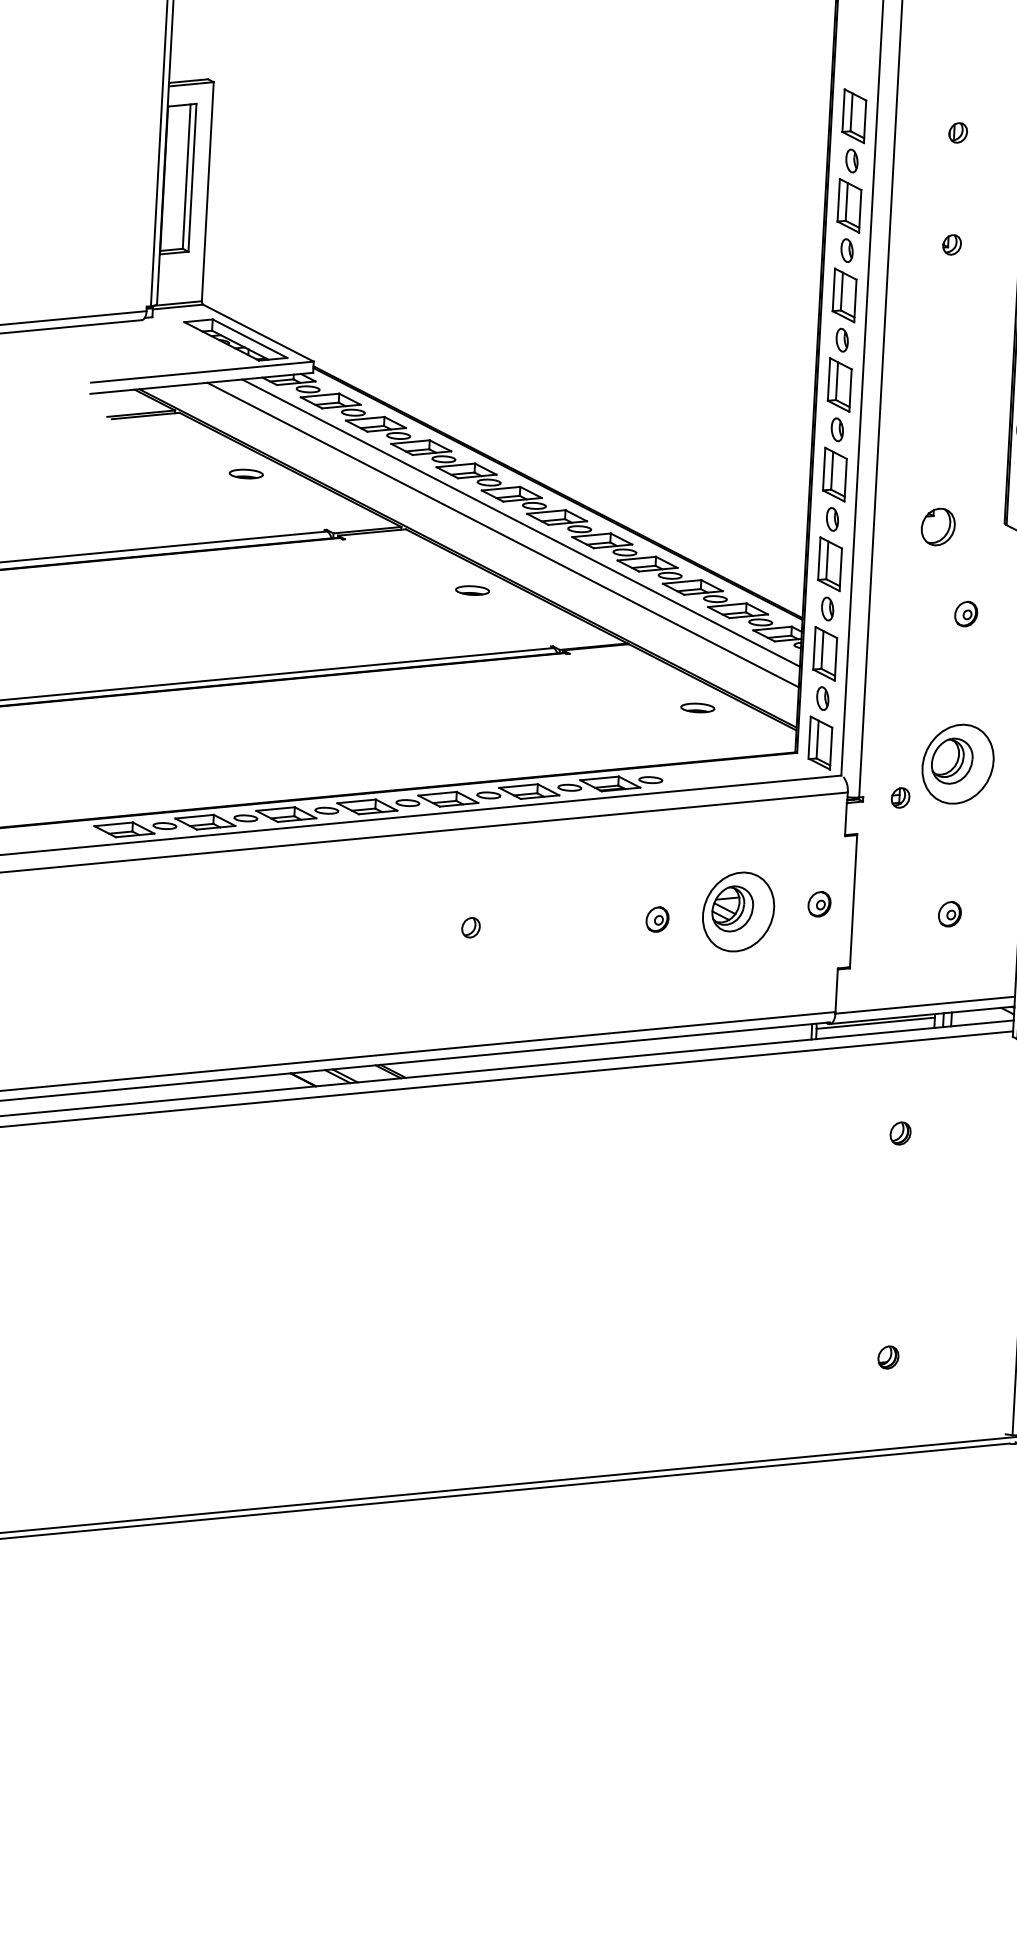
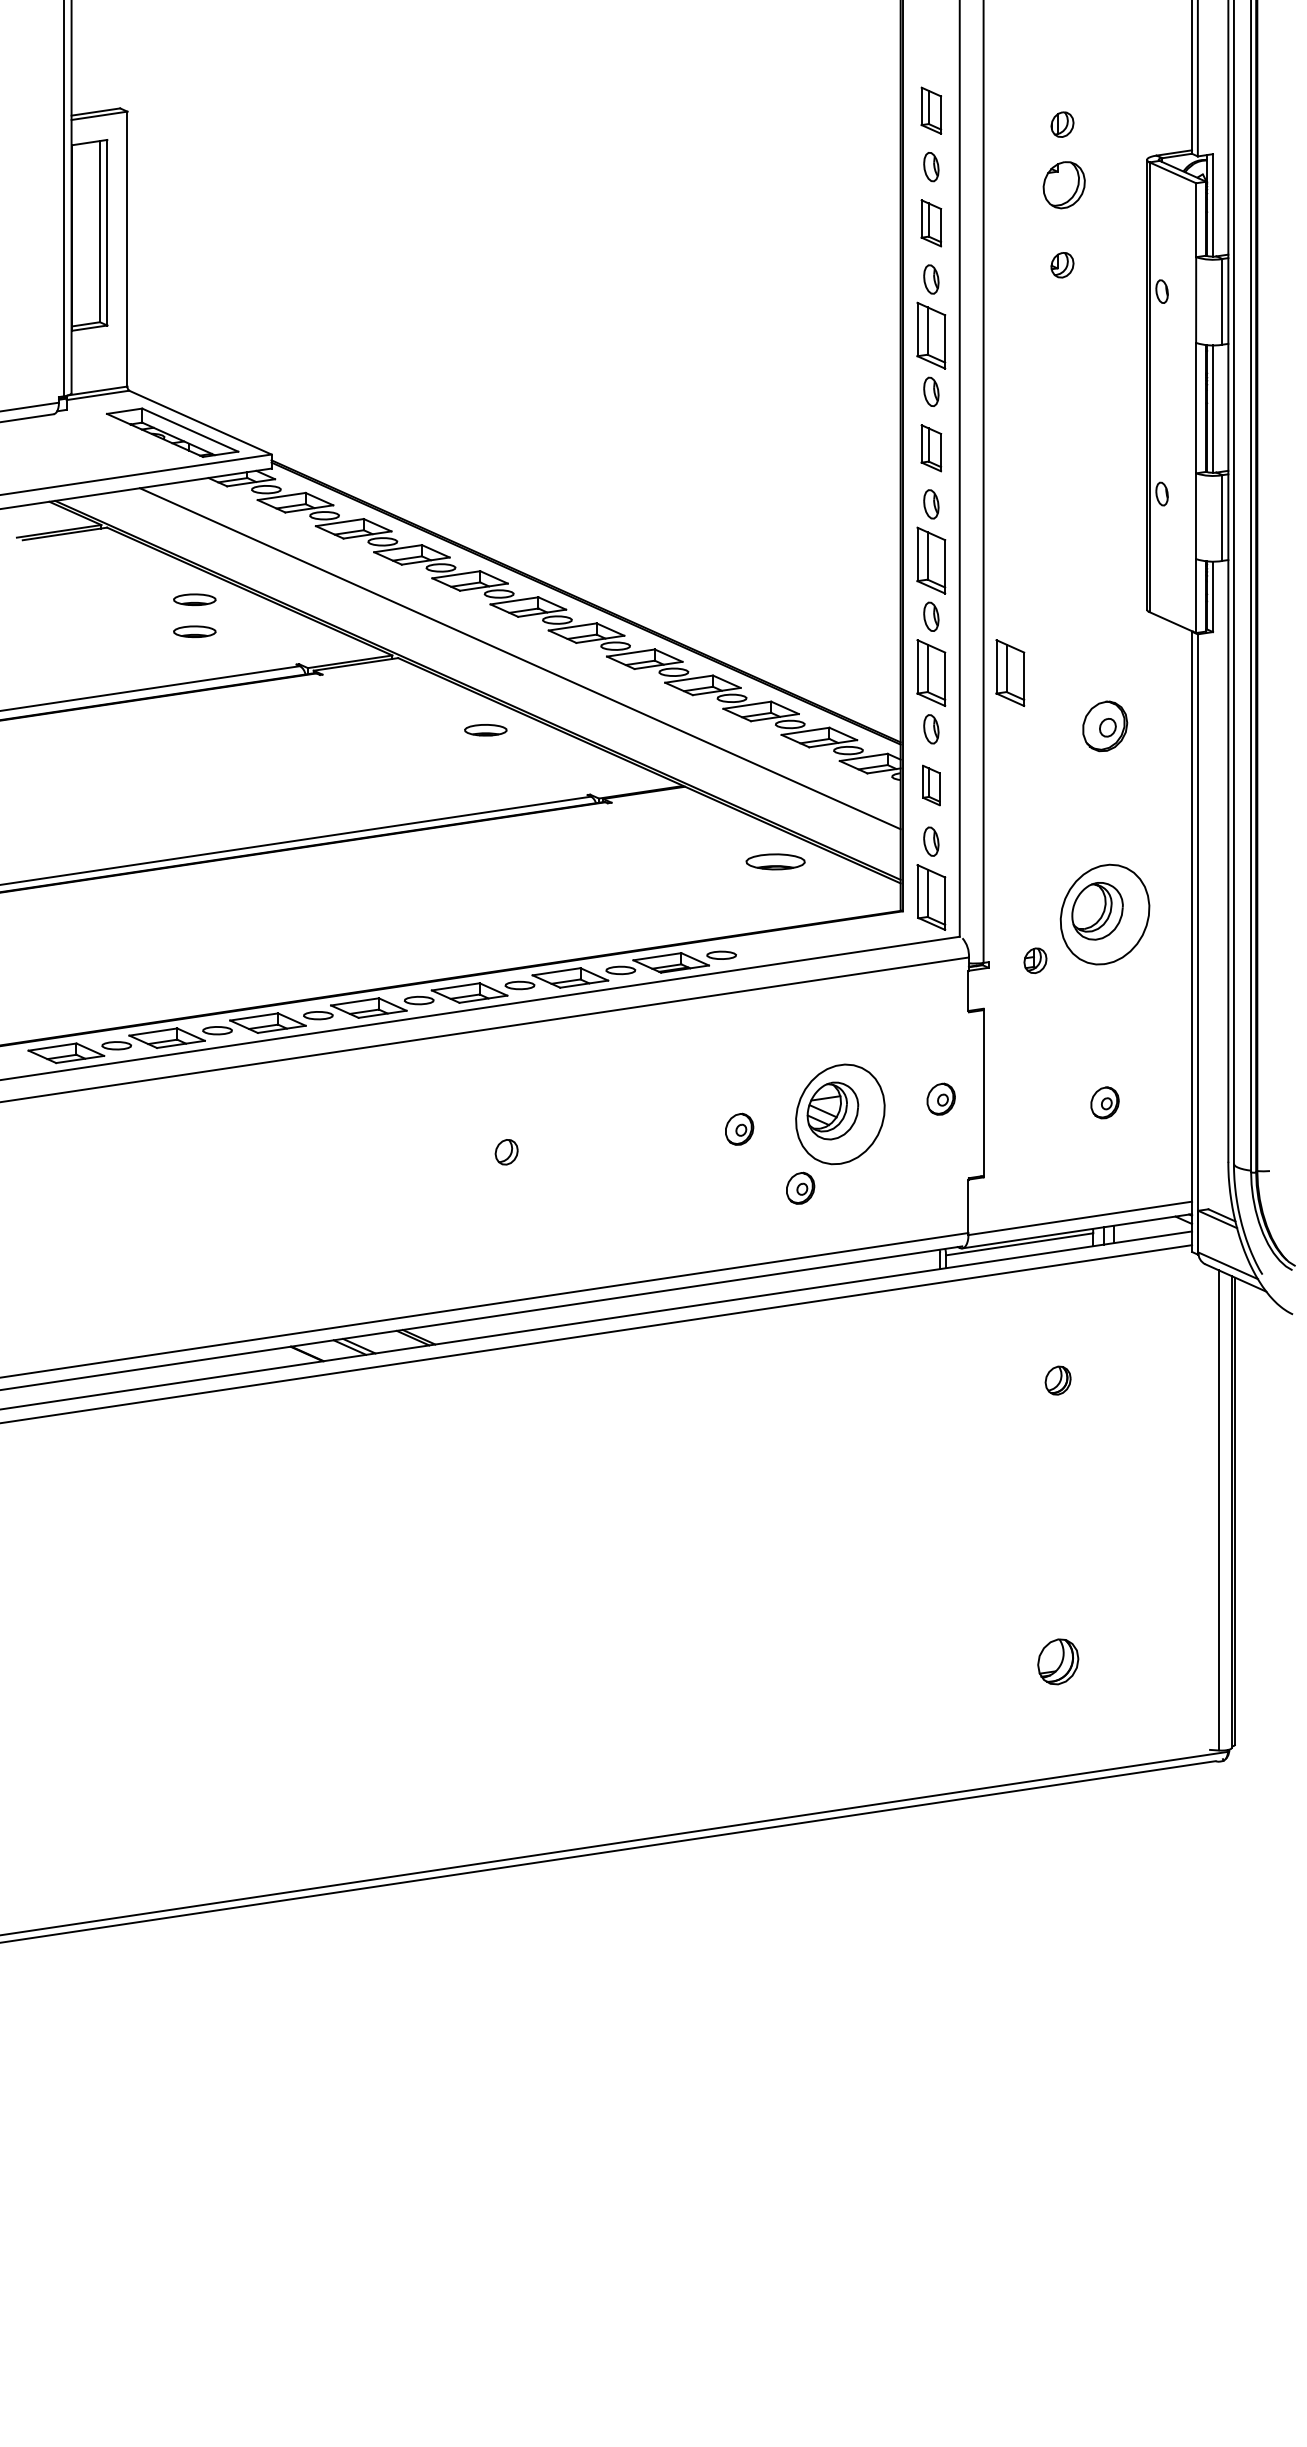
part: (854, 115) -> (931, 110), size x0.7
part: (849, 206) -> (931, 223), size x0.7
part: (839, 385) -> (931, 448), size x0.7
part: (244, 499) -> (194, 631), added
line: (520, 523) -> (541, 642), removed
part: (937, 527) -> (1063, 185), moved
part: (893, 567) -> (1010, 672), added
part: (965, 613) -> (1104, 725), size x1.6
part: (825, 653) -> (931, 785), size x0.6
part: (697, 707) -> (775, 861), size x1.4
part: (703, 968) -> (800, 1187), added
part: (887, 1357) -> (1057, 1661), size x1.6

